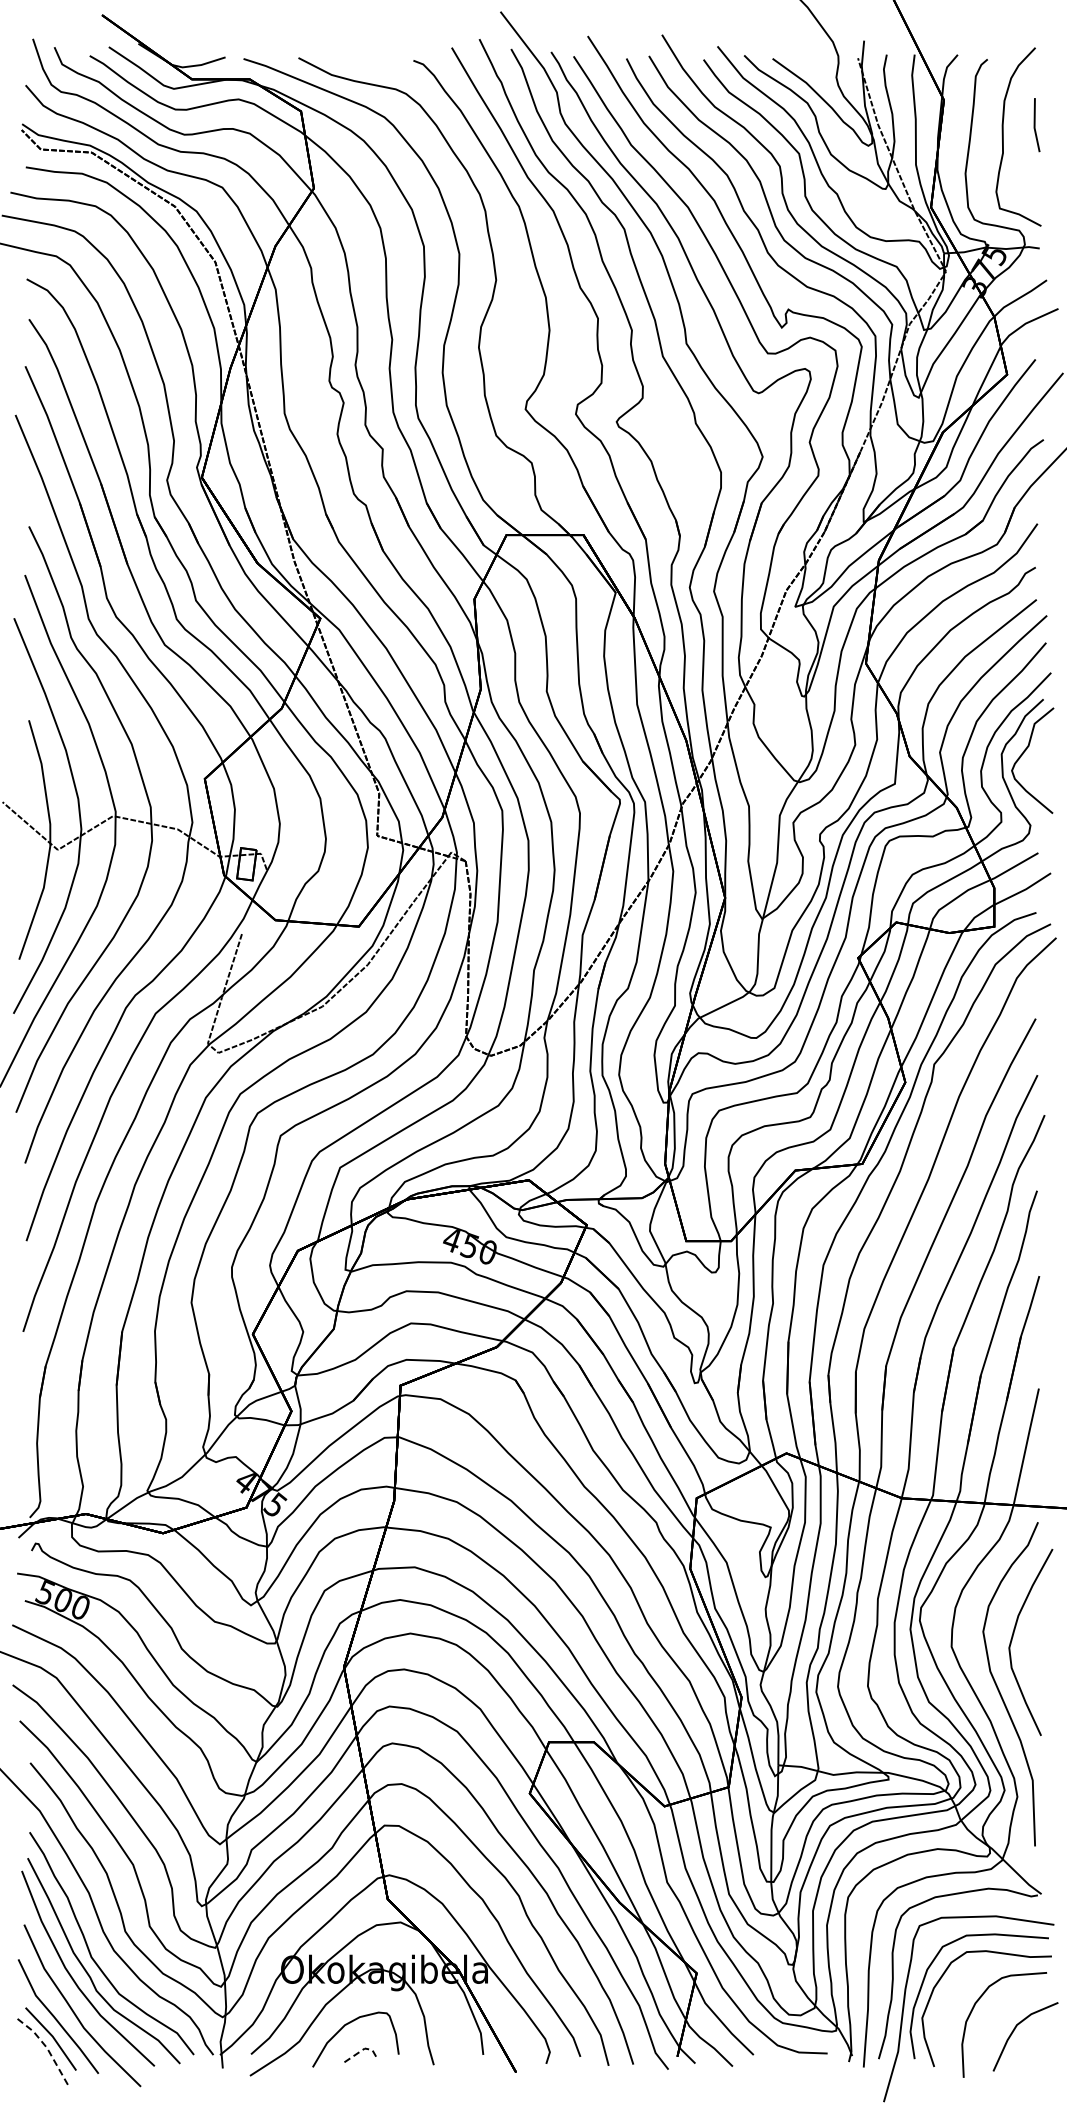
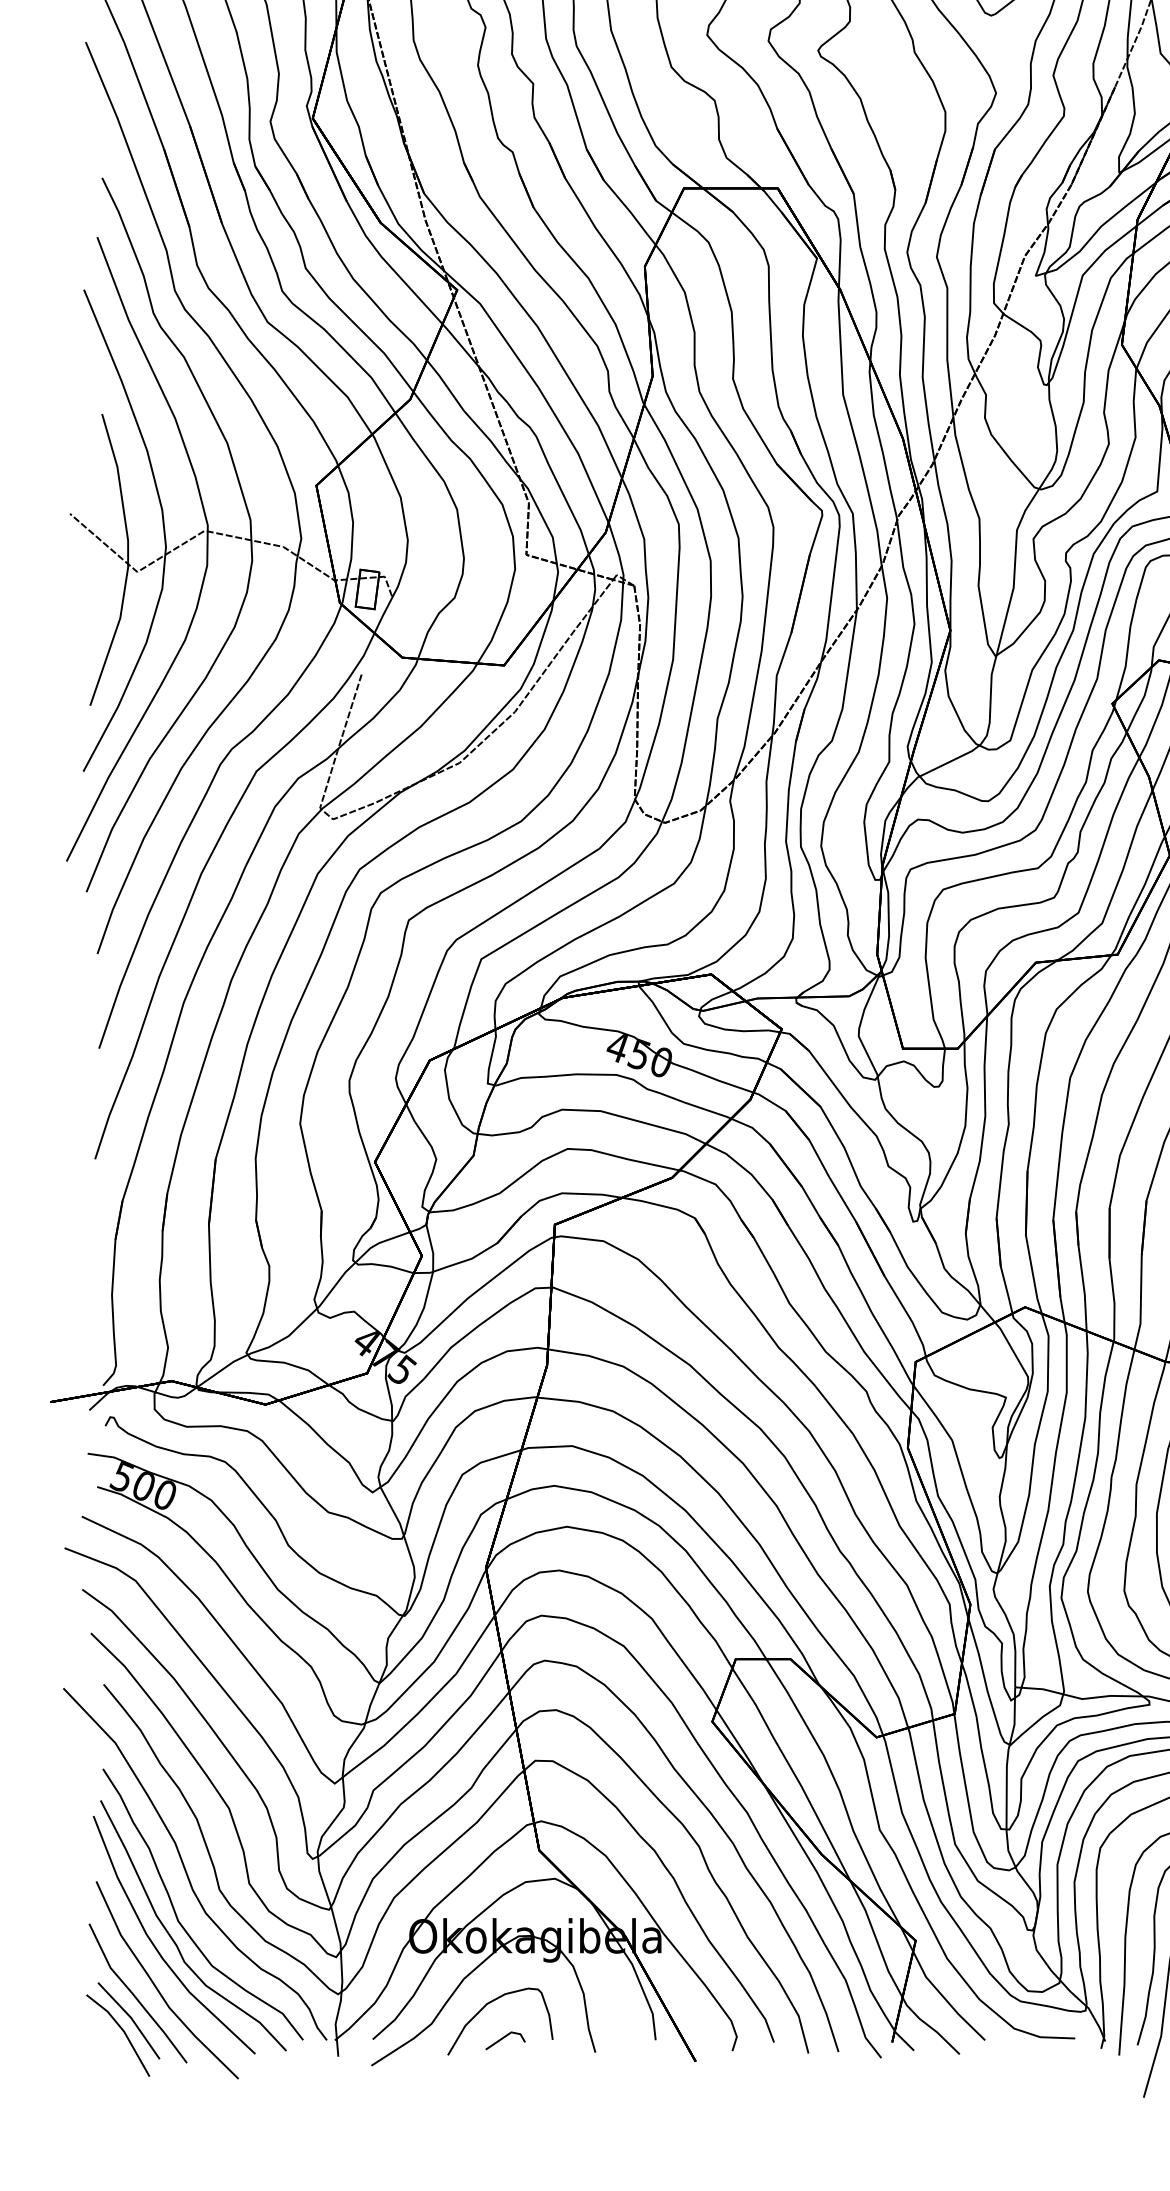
line: (46, 2047) -> (123, 2031), dashed -> solid
line: (361, 2050) -> (507, 2034), dashed -> solid

